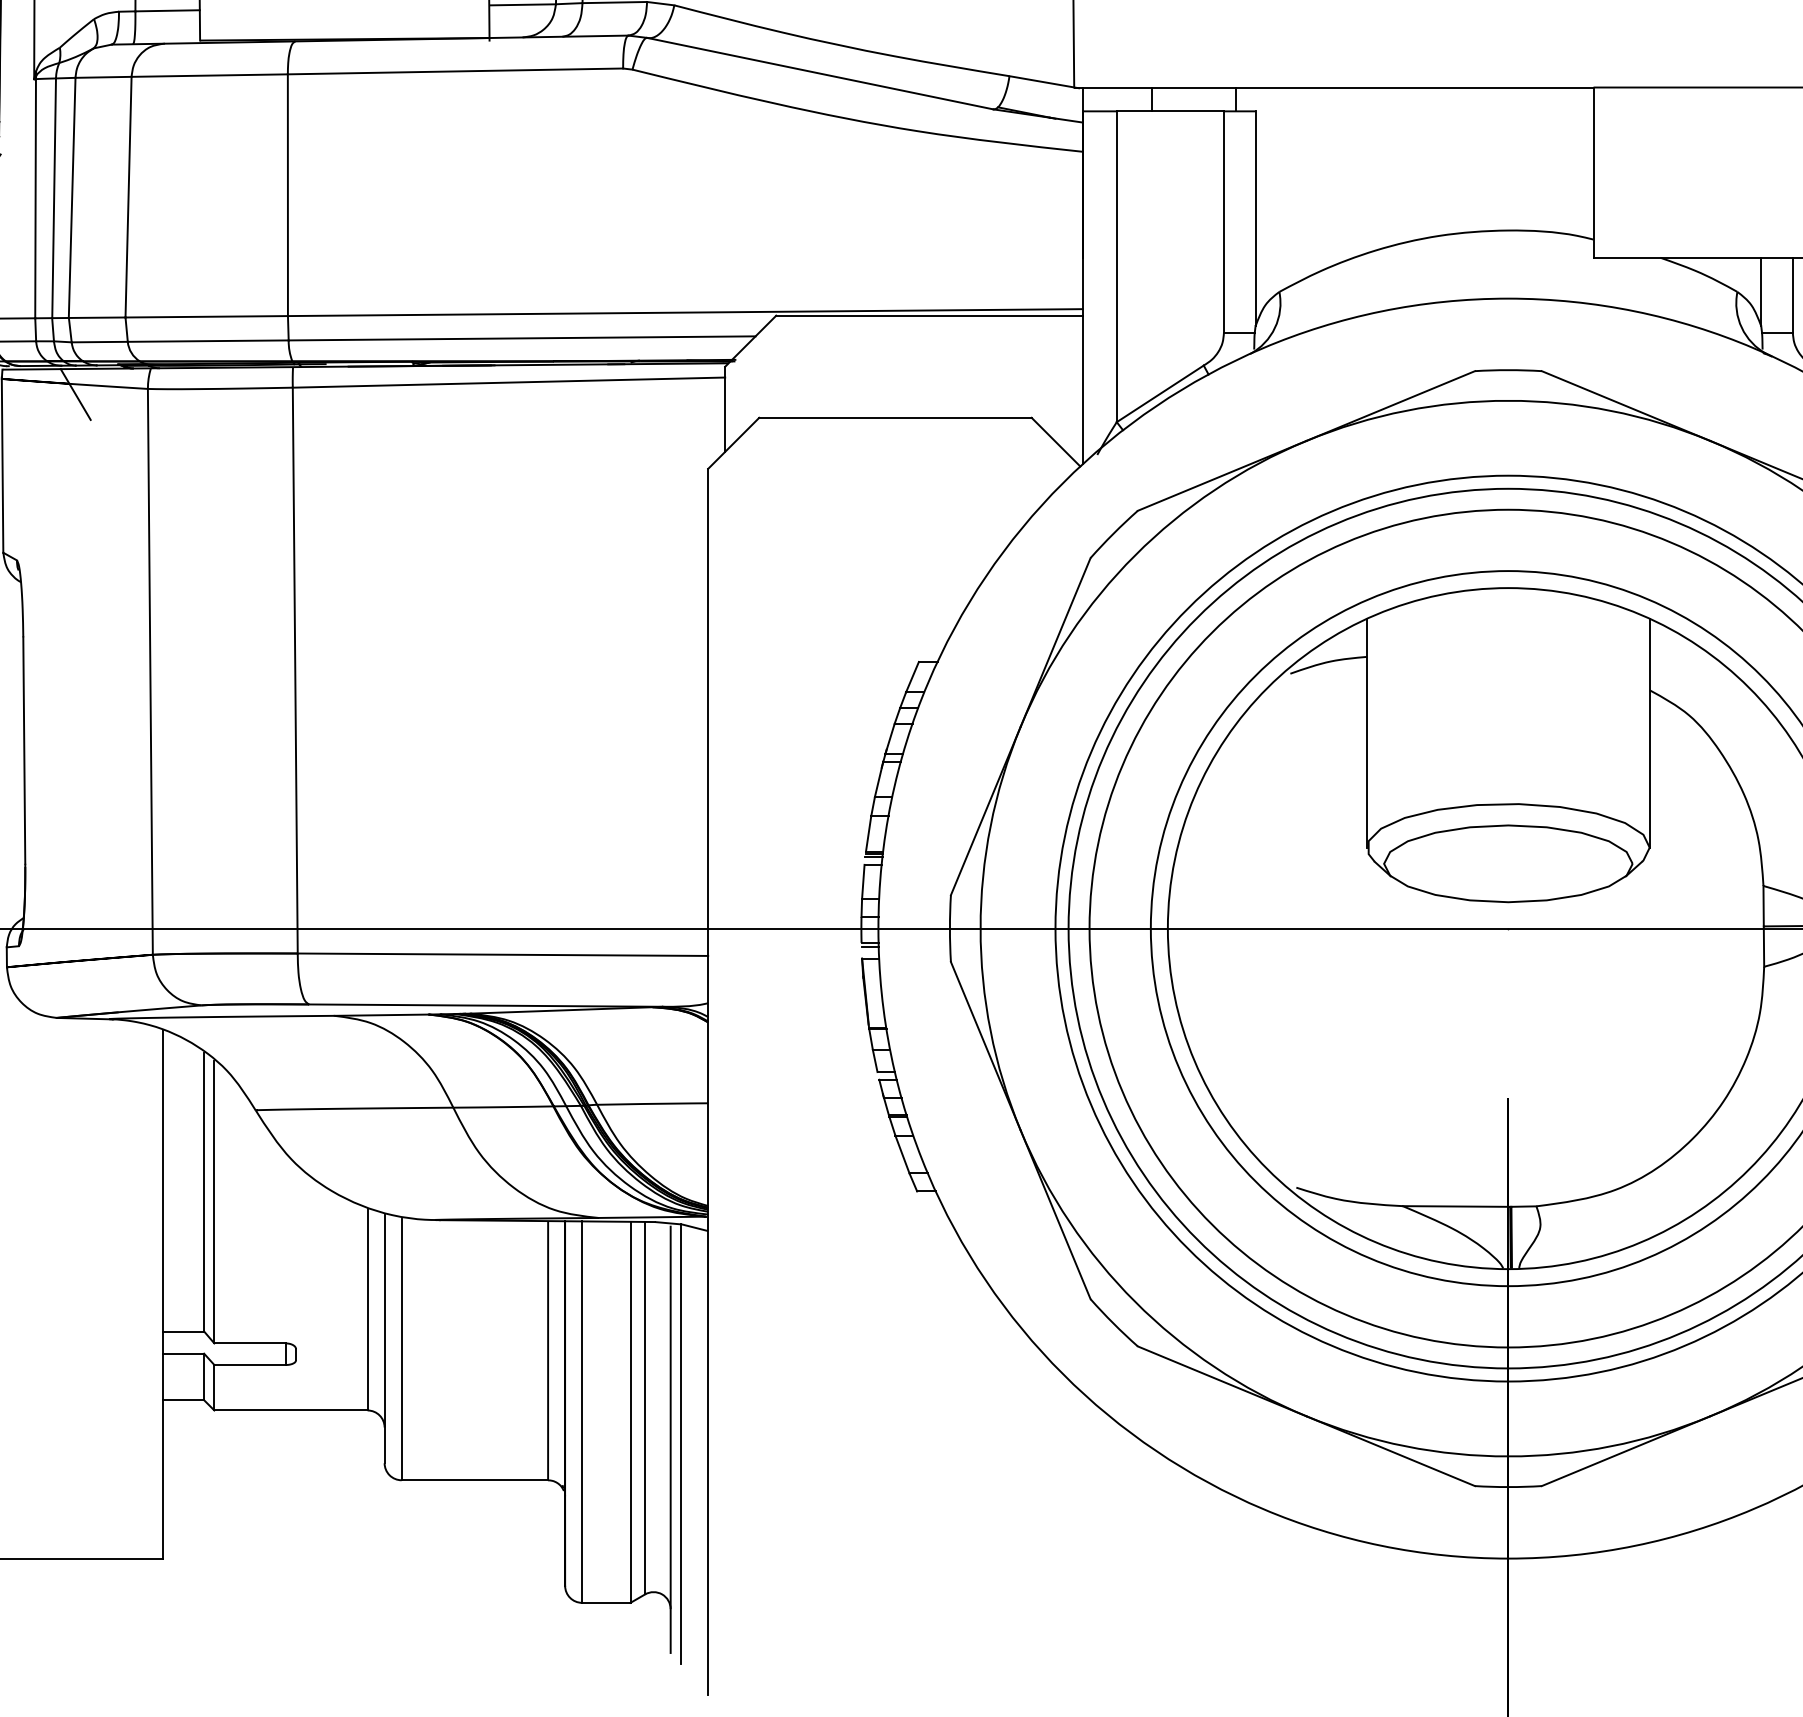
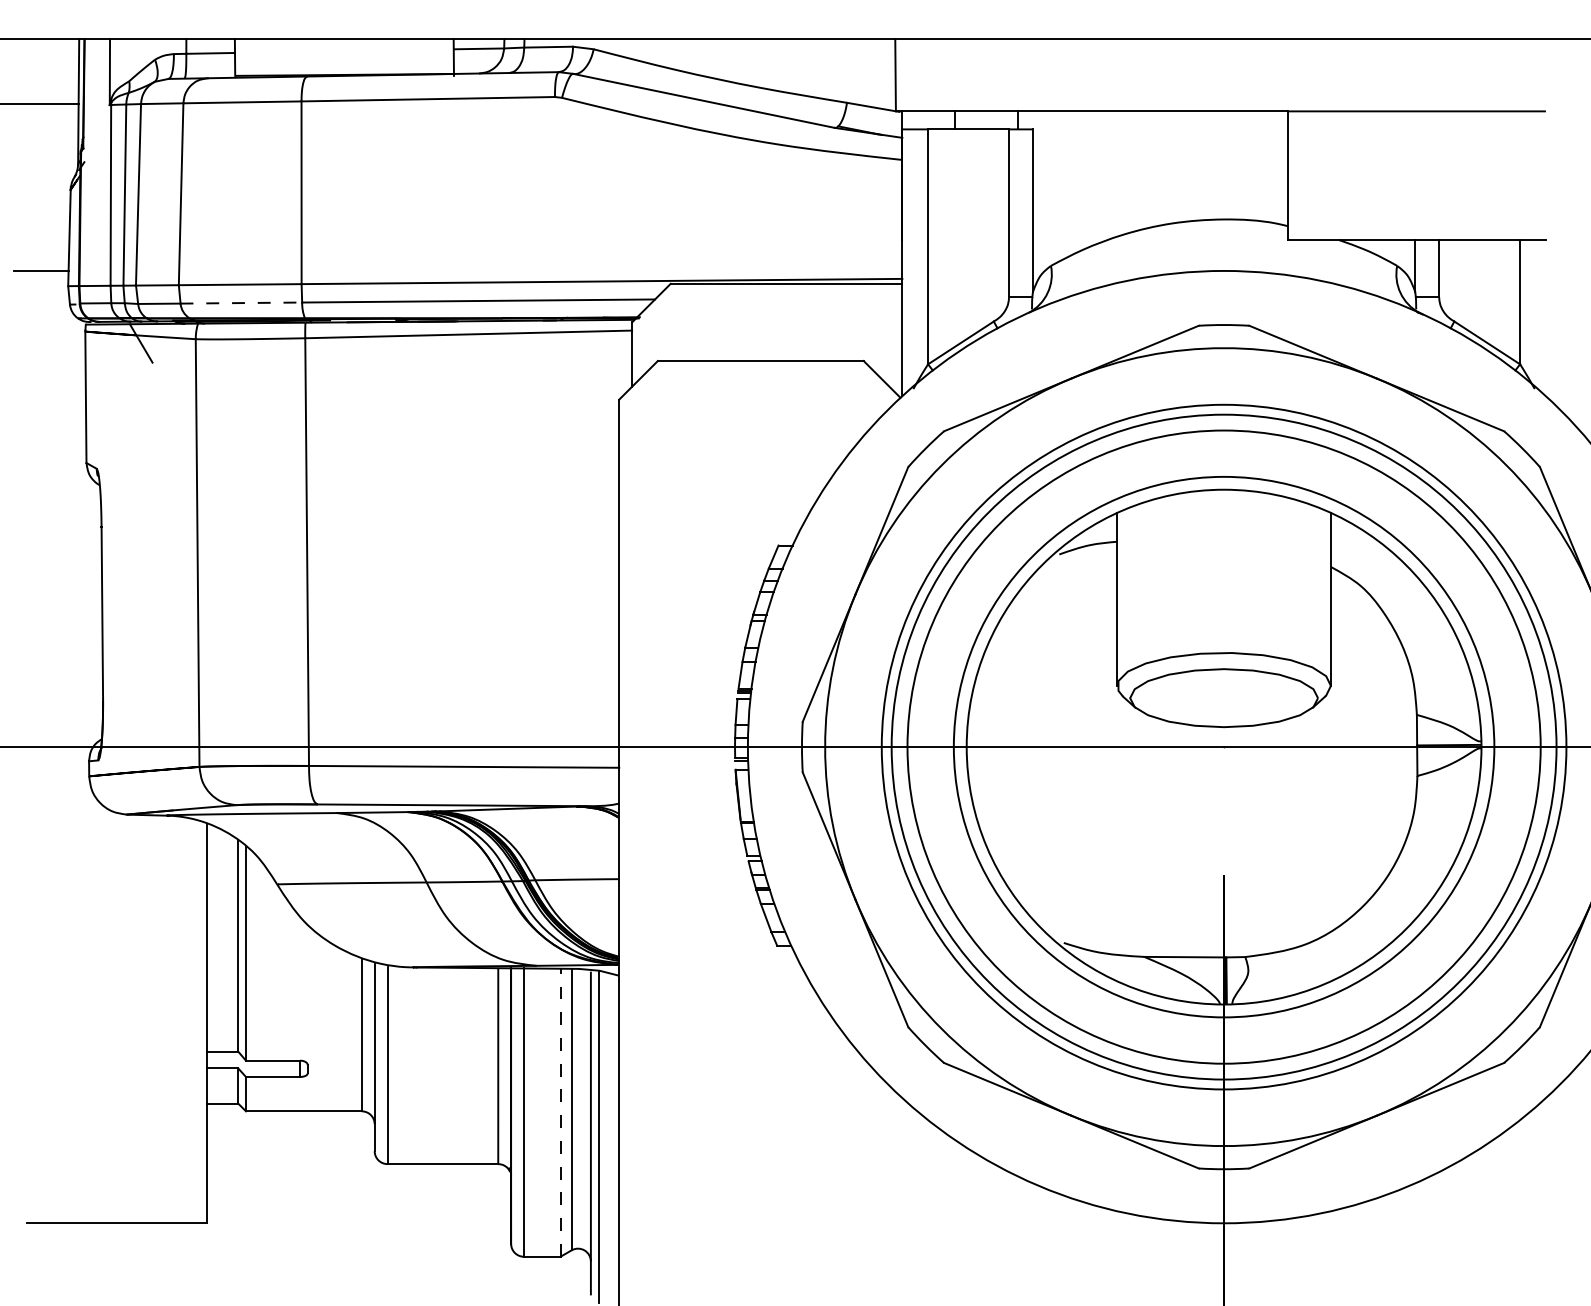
line: (208, 341) -> (241, 303), solid -> dashed
line: (630, 1412) -> (560, 1112), solid -> dashed

